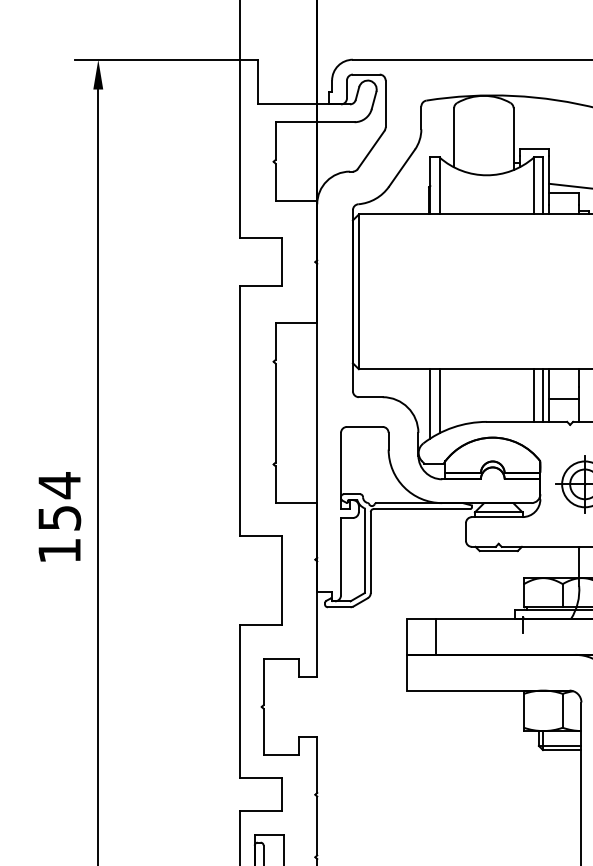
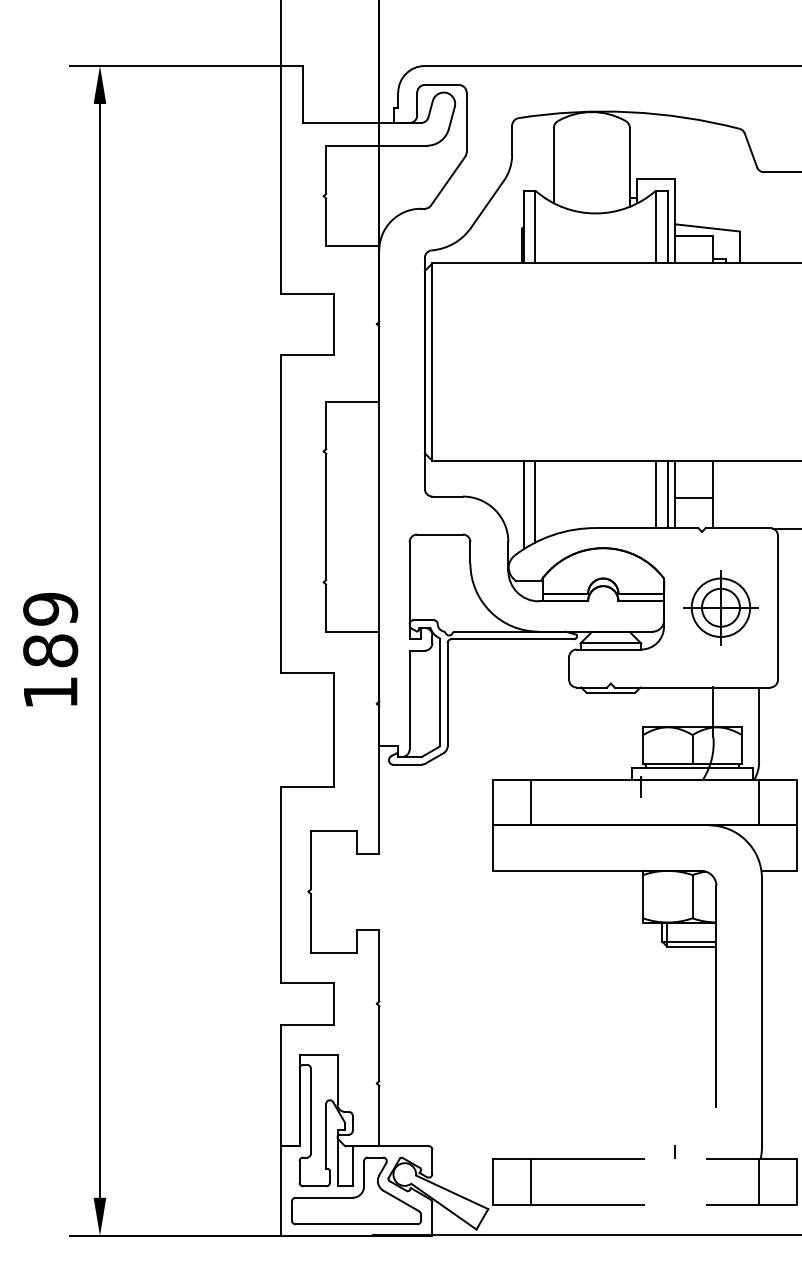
text: (59, 501) -> (50, 629), 154 -> 189

